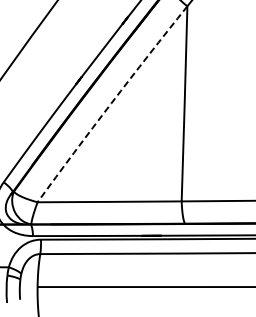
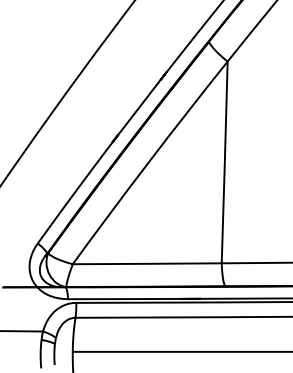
arc: (111, 103) -> (149, 162), dashed -> solid

